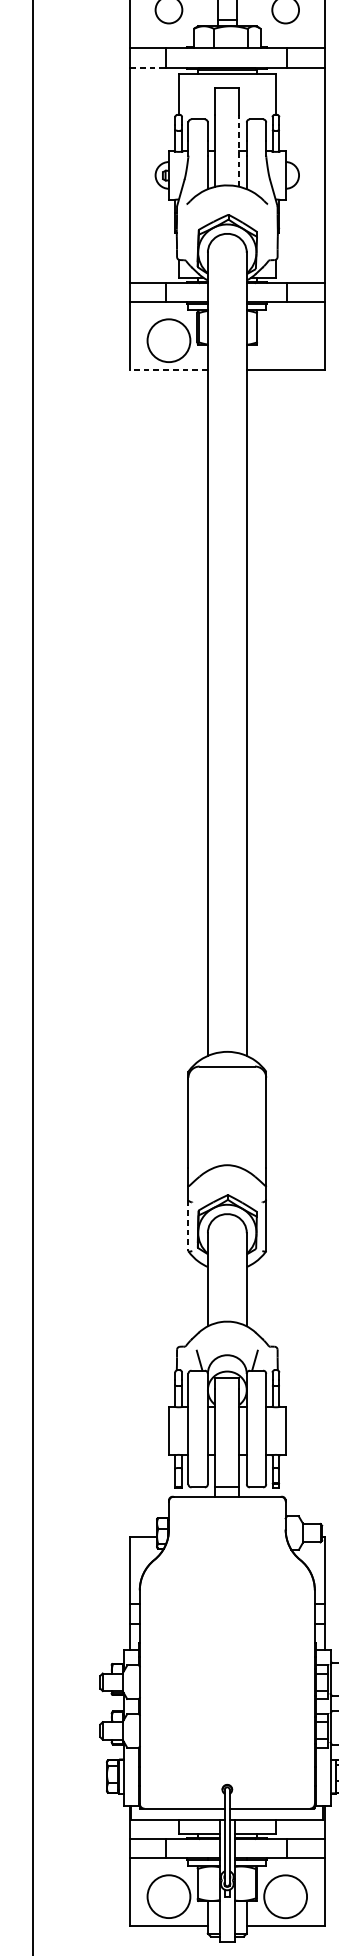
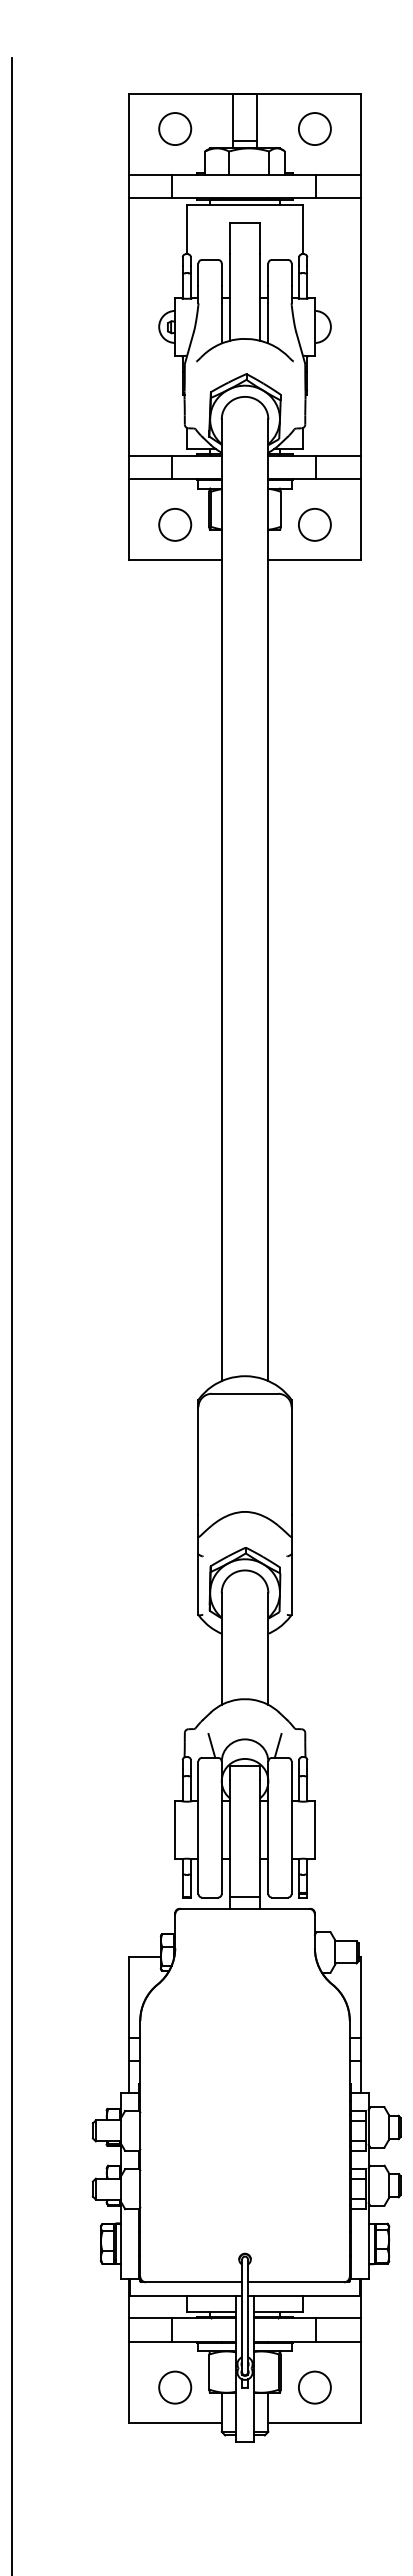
line: (148, 68) -> (150, 198), dashed -> solid
line: (239, 149) -> (259, 296), dashed -> solid
circle: (169, 340) -> (175, 524), size x0.62
circle: (285, 340) -> (314, 524), added
line: (169, 369) -> (175, 559), dashed -> solid
line: (188, 1225) -> (198, 1584), dashed -> solid
circle: (169, 1896) -> (175, 2387), size x0.62
circle: (285, 1896) -> (314, 2387), size x0.62

